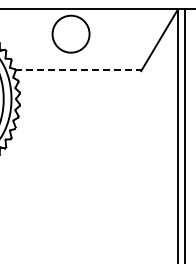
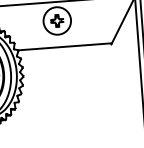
part: (70, 34) -> (56, 21), added
line: (79, 69) -> (65, 46), dashed -> solid

